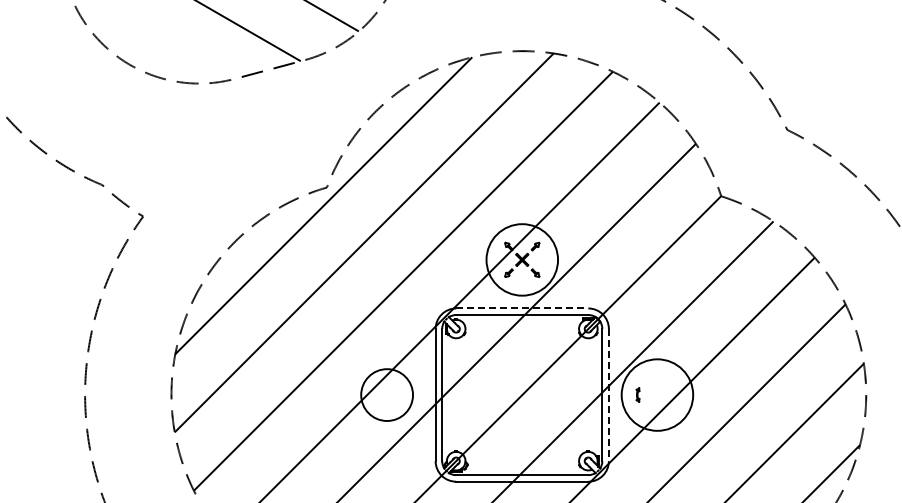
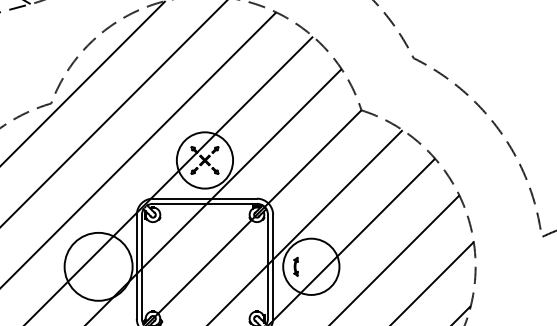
line: (522, 308) -> (205, 198), dashed -> solid
circle: (386, 394) -> (98, 266), size x1.67
part: (637, 394) -> (295, 266), size x1.67
line: (608, 395) -> (272, 267), dashed -> solid

